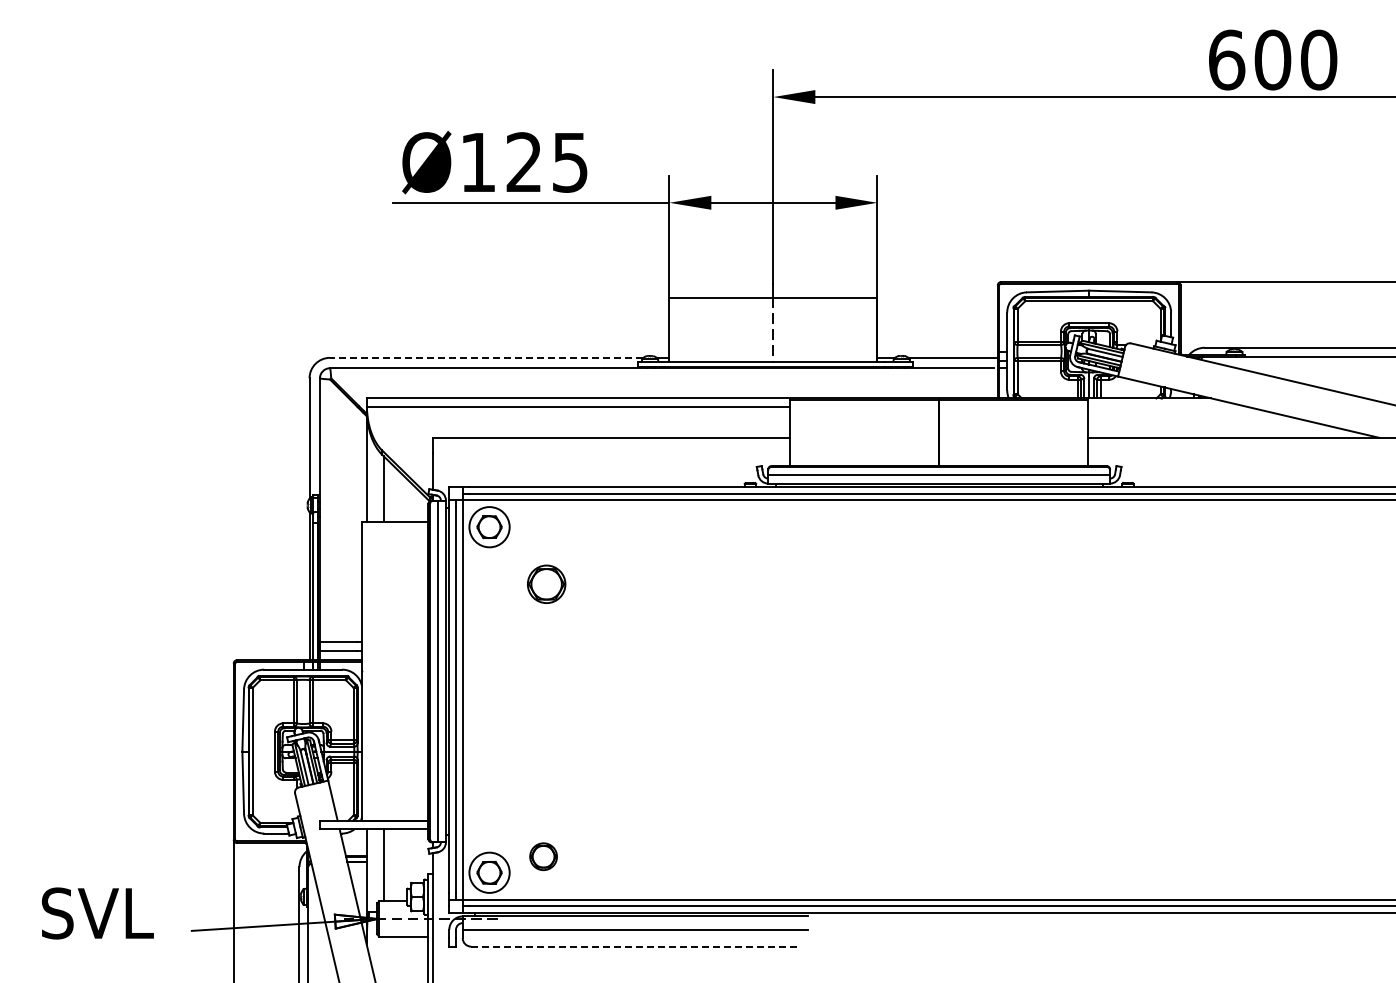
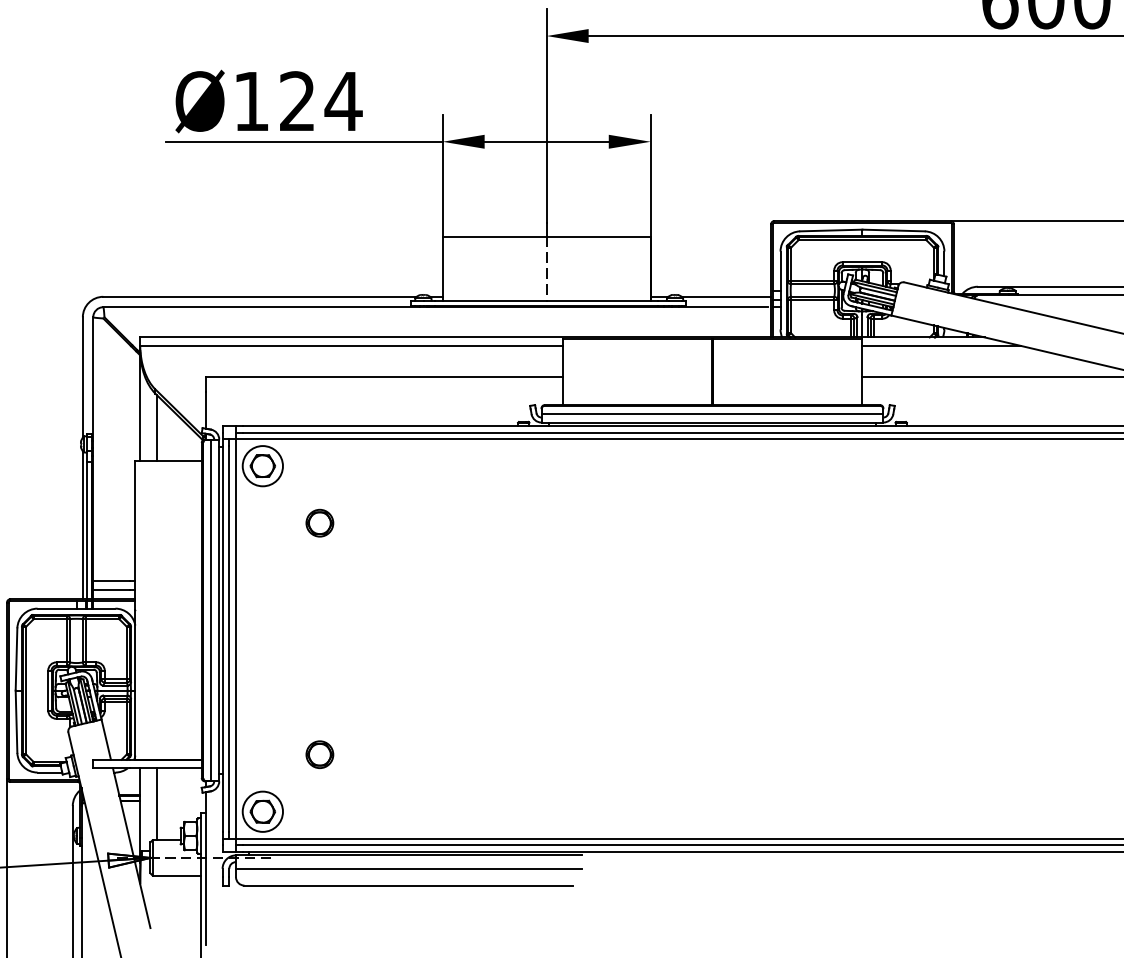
text: (570, 162) -> (343, 101), Ø125 -> Ø124
line: (486, 357) -> (259, 296), dashed -> solid
line: (1167, 406) -> (940, 345), added
part: (546, 583) -> (319, 522), size x0.71
part: (543, 856) -> (319, 754), moved
line: (636, 946) -> (409, 885), dashed -> solid

